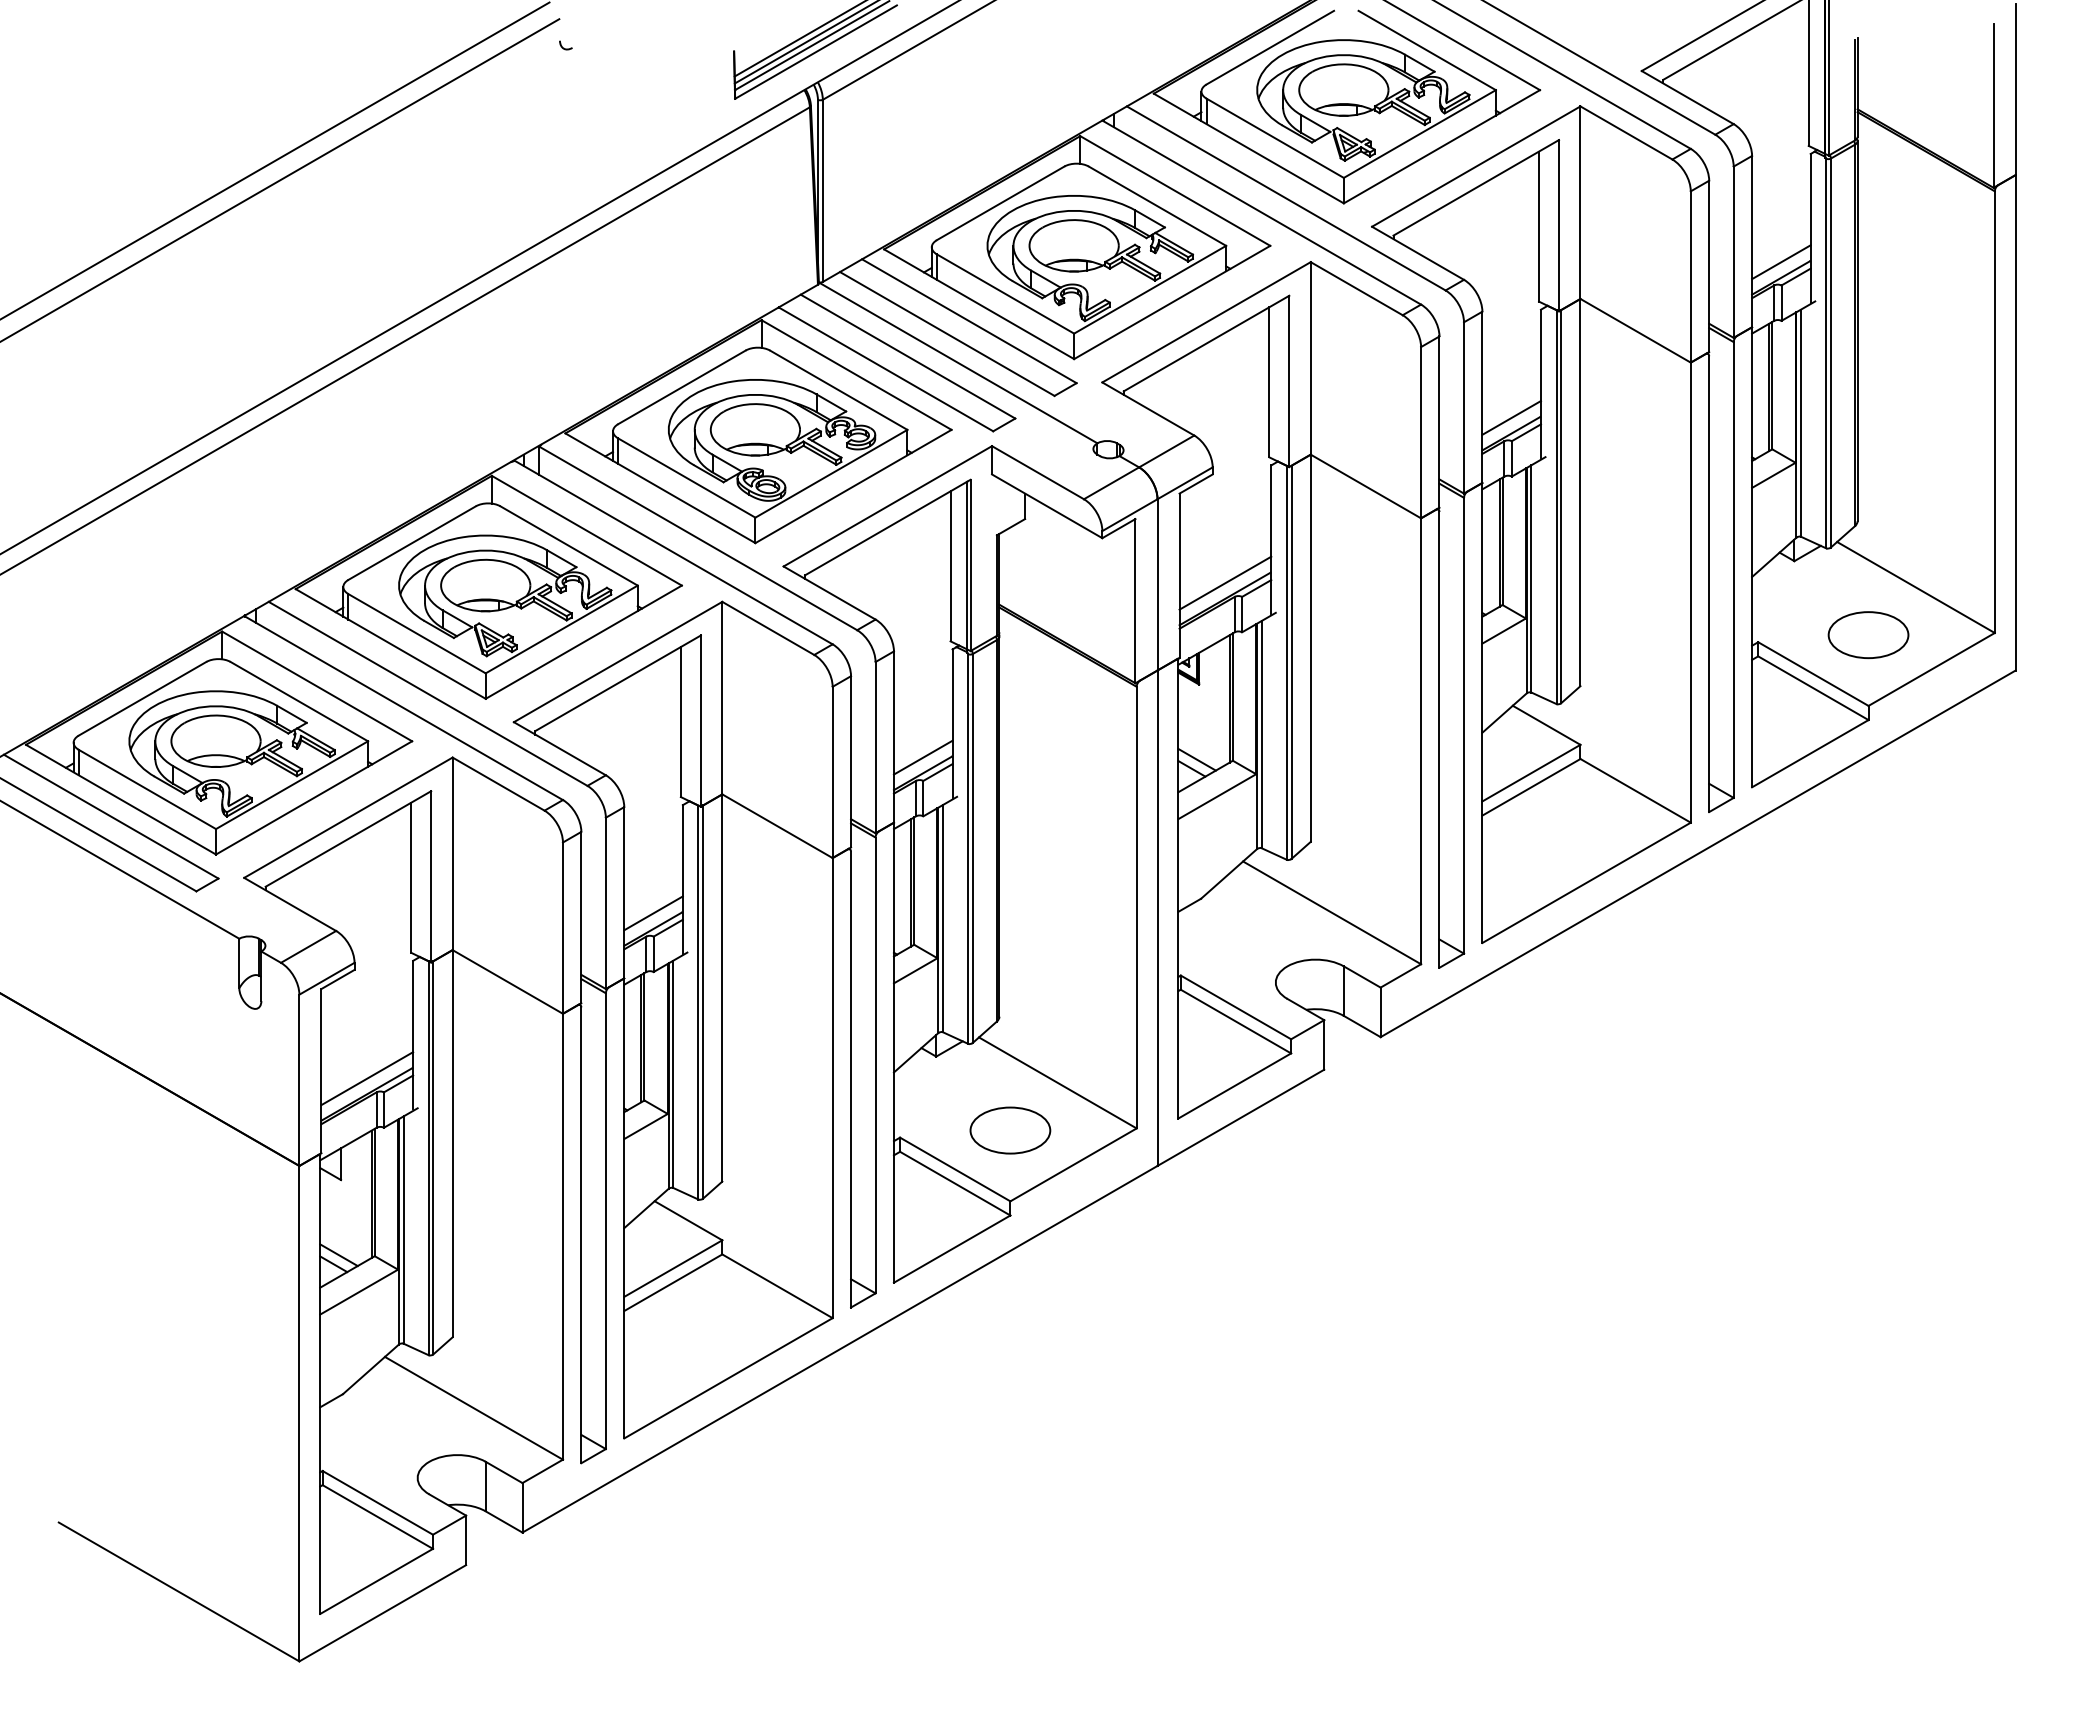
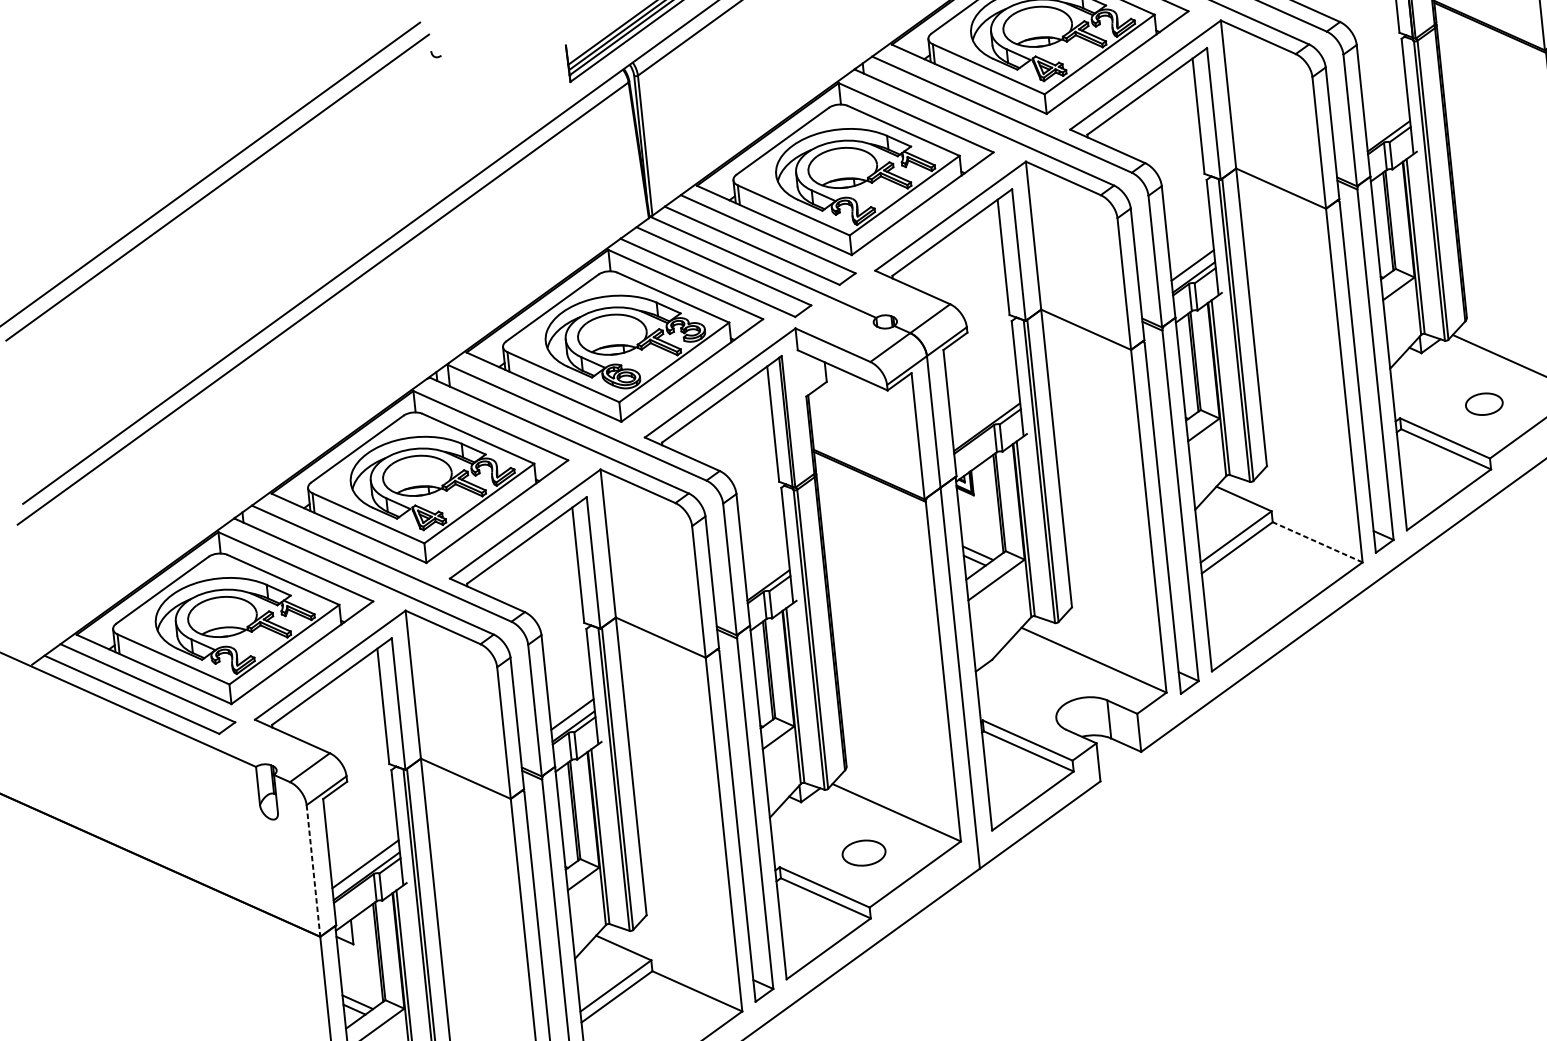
line: (1781, 262) -> (1387, 124), removed
line: (1225, 582) -> (985, 414), removed
part: (1868, 635) -> (1484, 404), size x0.6
line: (922, 757) -> (766, 573), removed
line: (1635, 790) -> (1317, 542), solid -> dashed
line: (299, 1080) -> (313, 871), solid -> dashed
part: (1010, 1130) -> (864, 853), size x0.7

